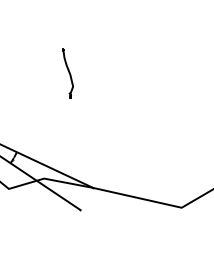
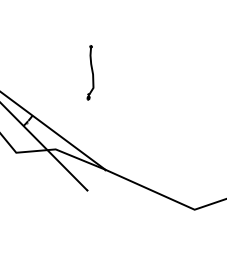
part: (67, 73) -> (90, 72), moved

